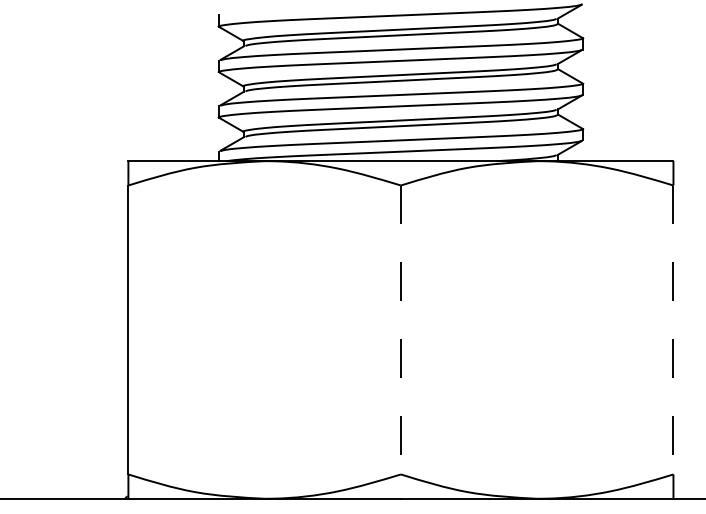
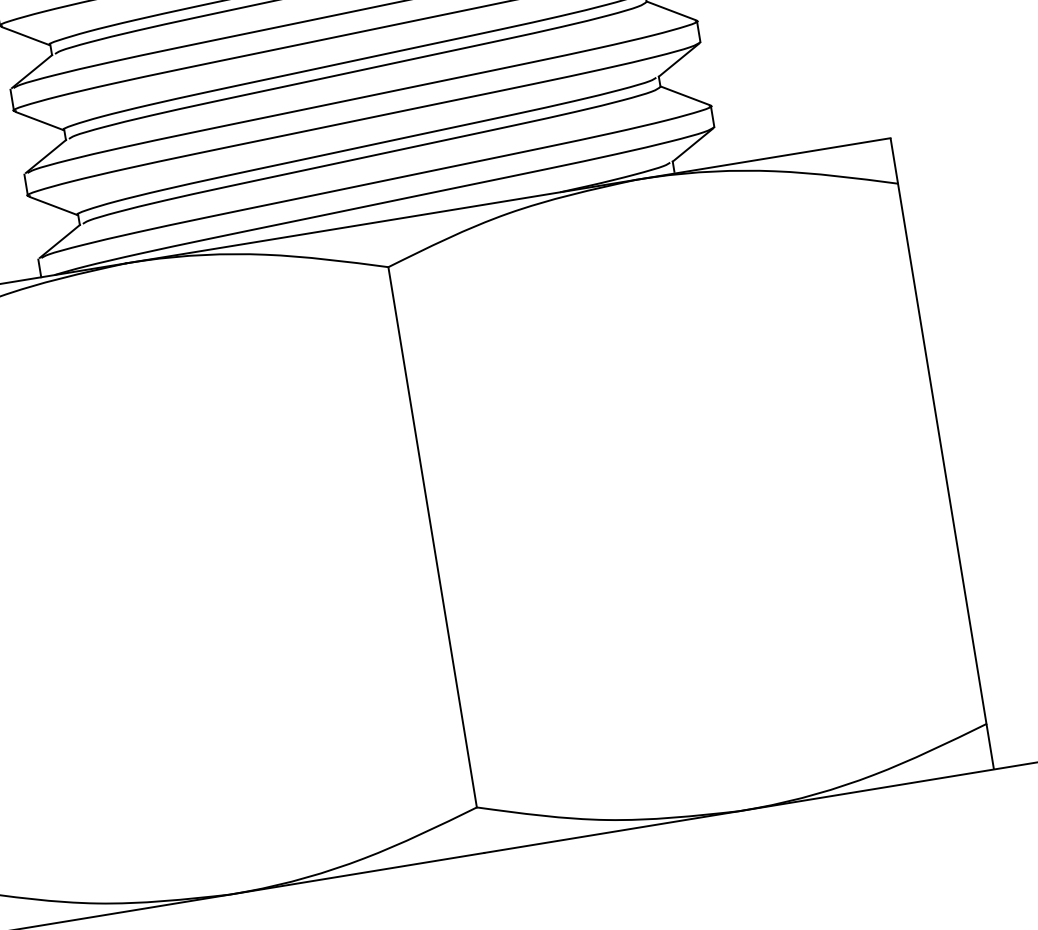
line: (400, 330) -> (432, 538), dashed -> solid
line: (673, 330) -> (942, 454), dashed -> solid

